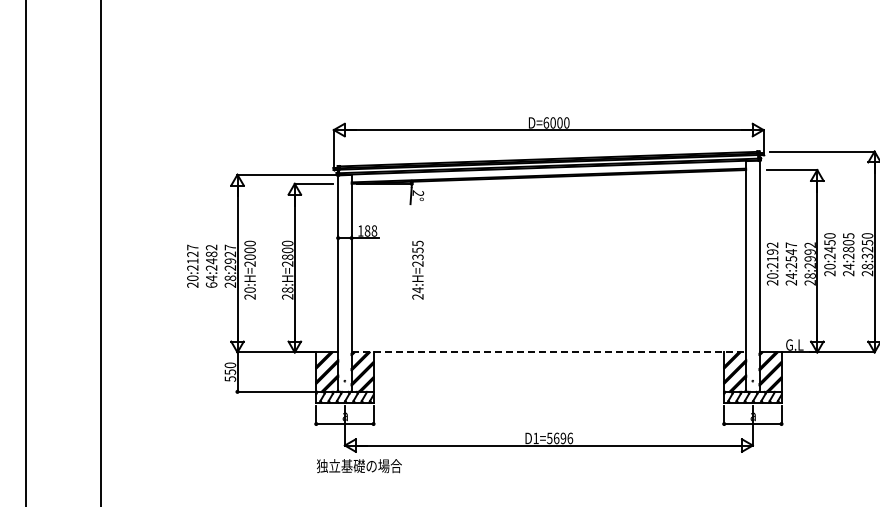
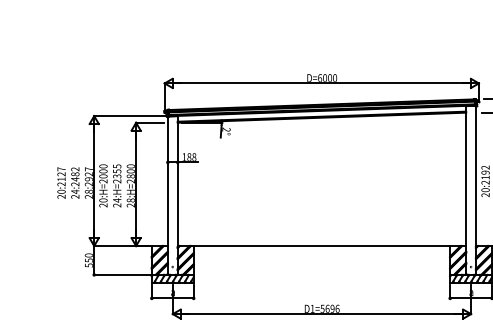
text: (417, 269) -> (116, 185), moved
text: (211, 284) -> (75, 196), 64:2482 -> 24:2482
line: (549, 352) -> (322, 246), dashed -> solid

